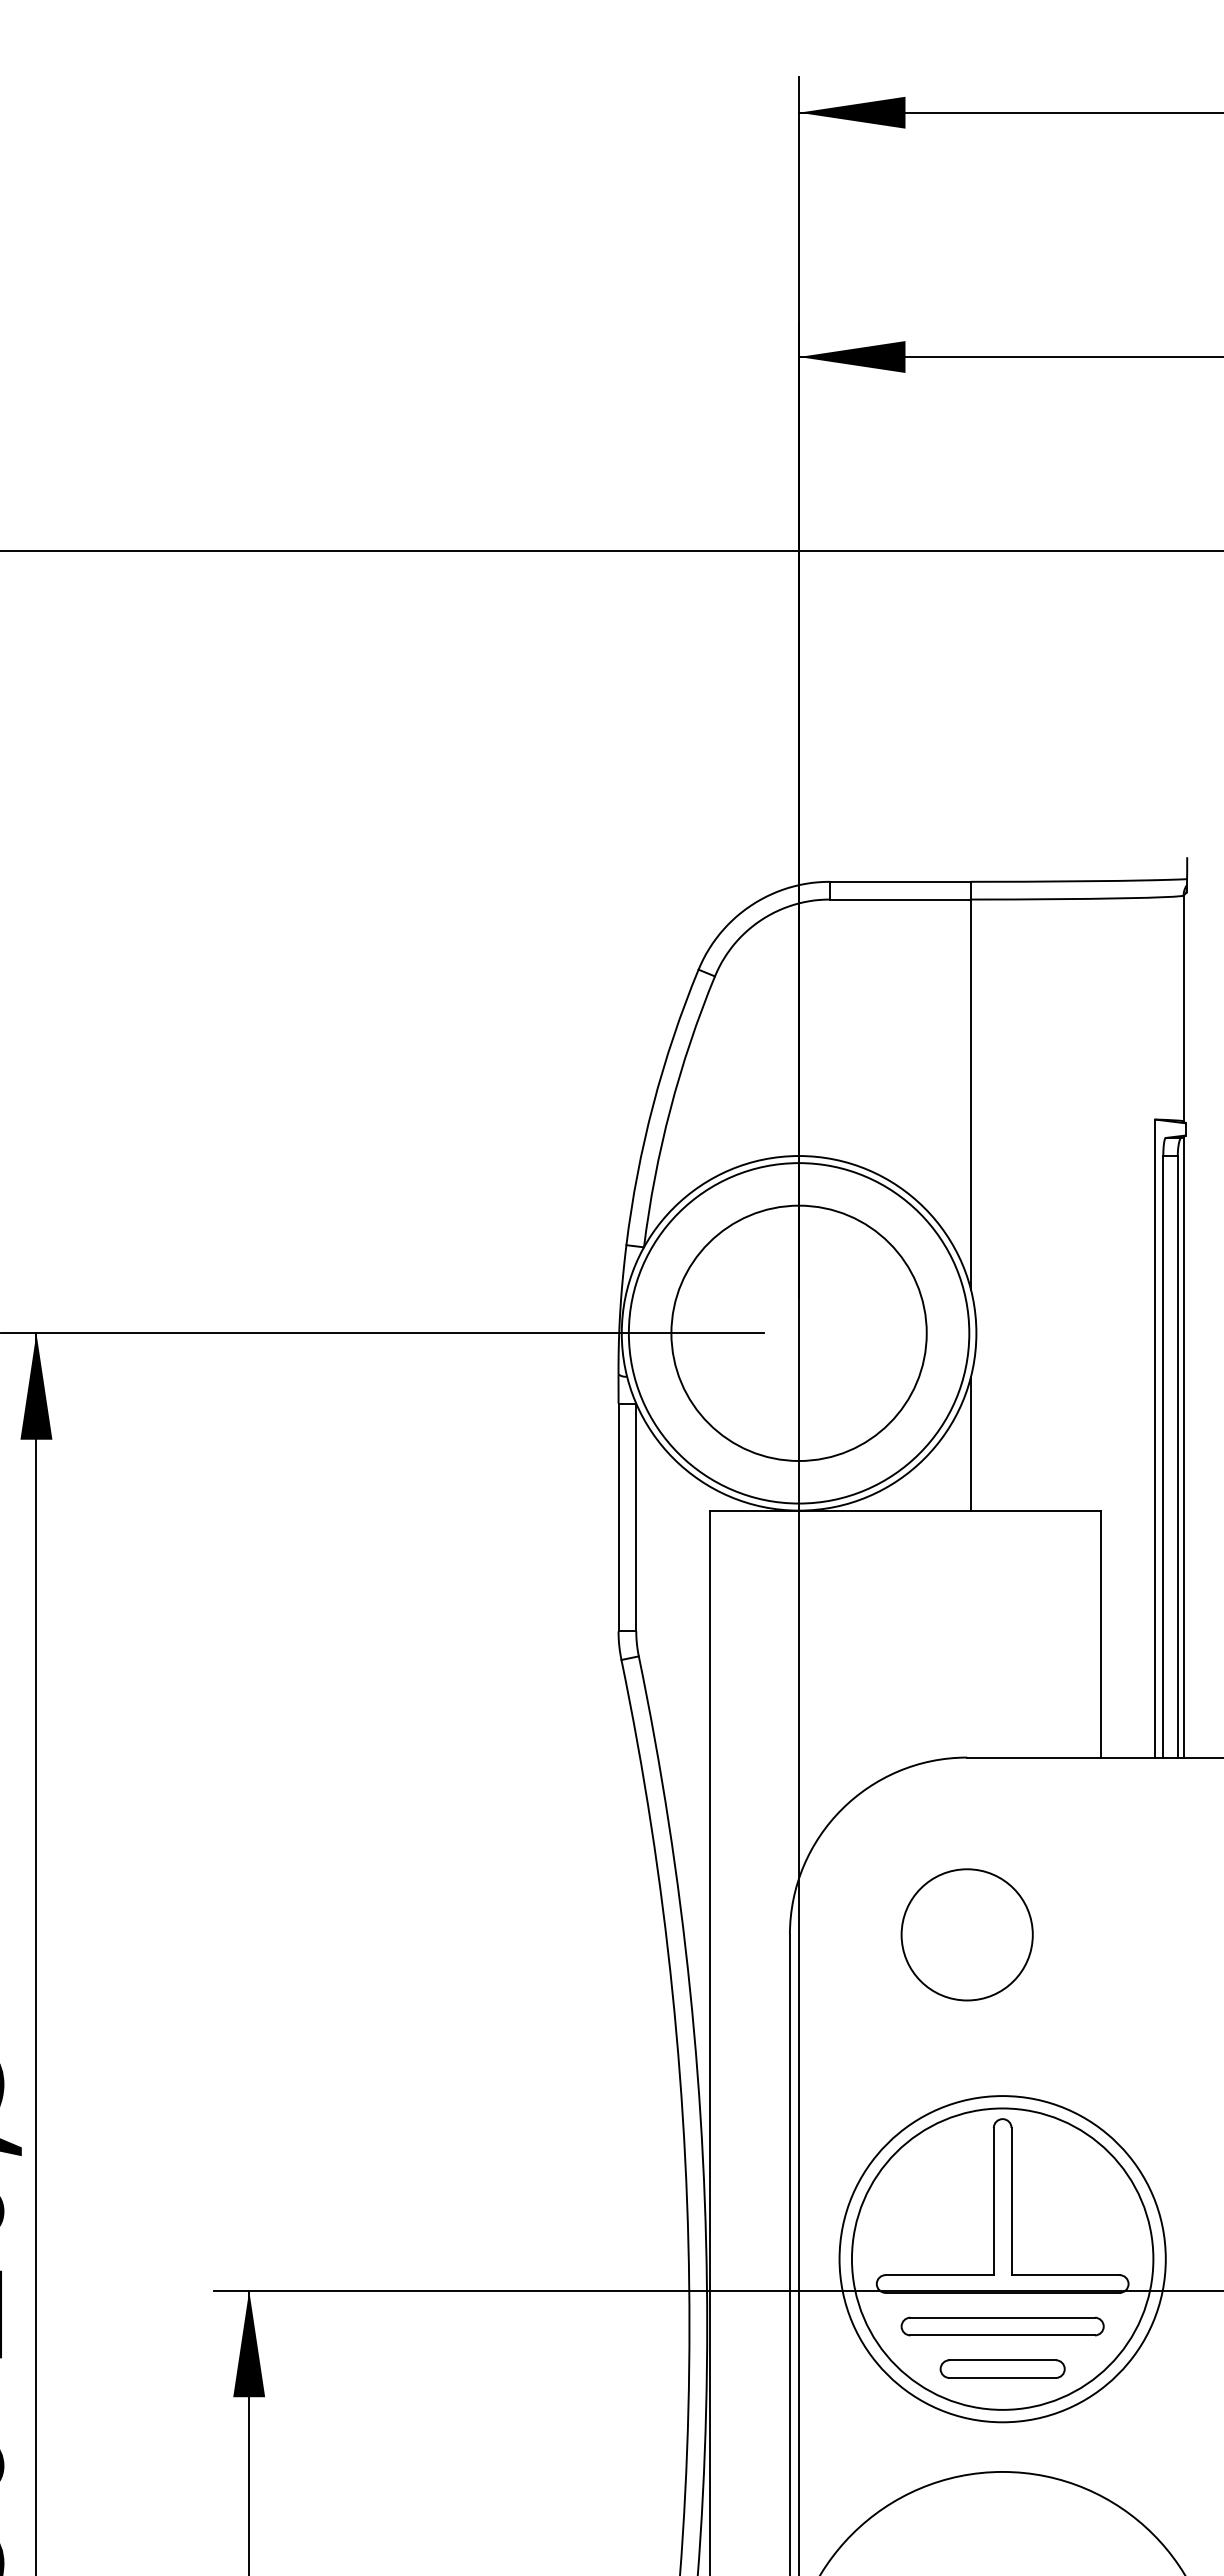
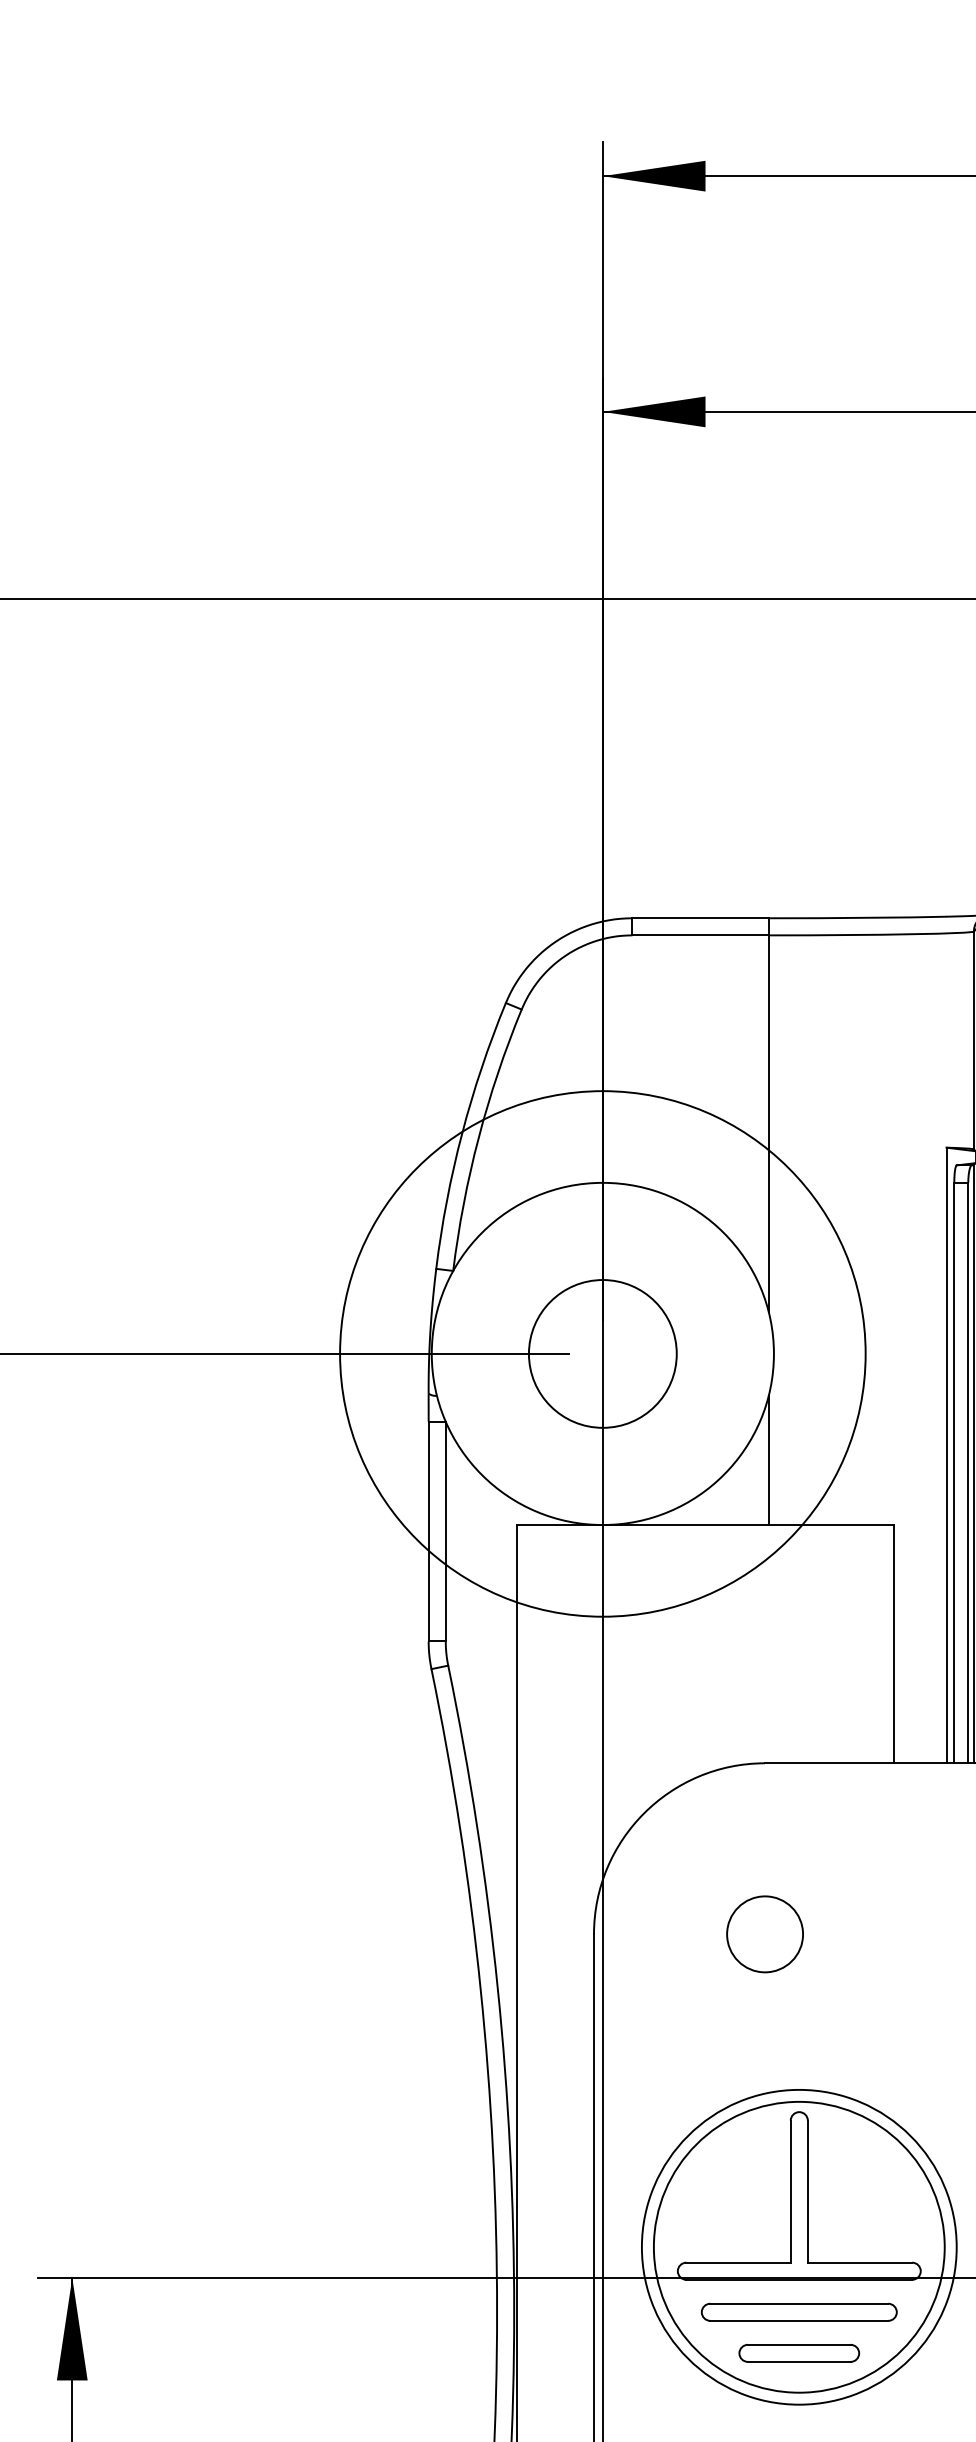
circle: (798, 1333) -> (602, 1354), size x0.6
circle: (798, 1333) -> (602, 1354), size x1.6
circle: (966, 1934) -> (764, 1934), size x0.6

